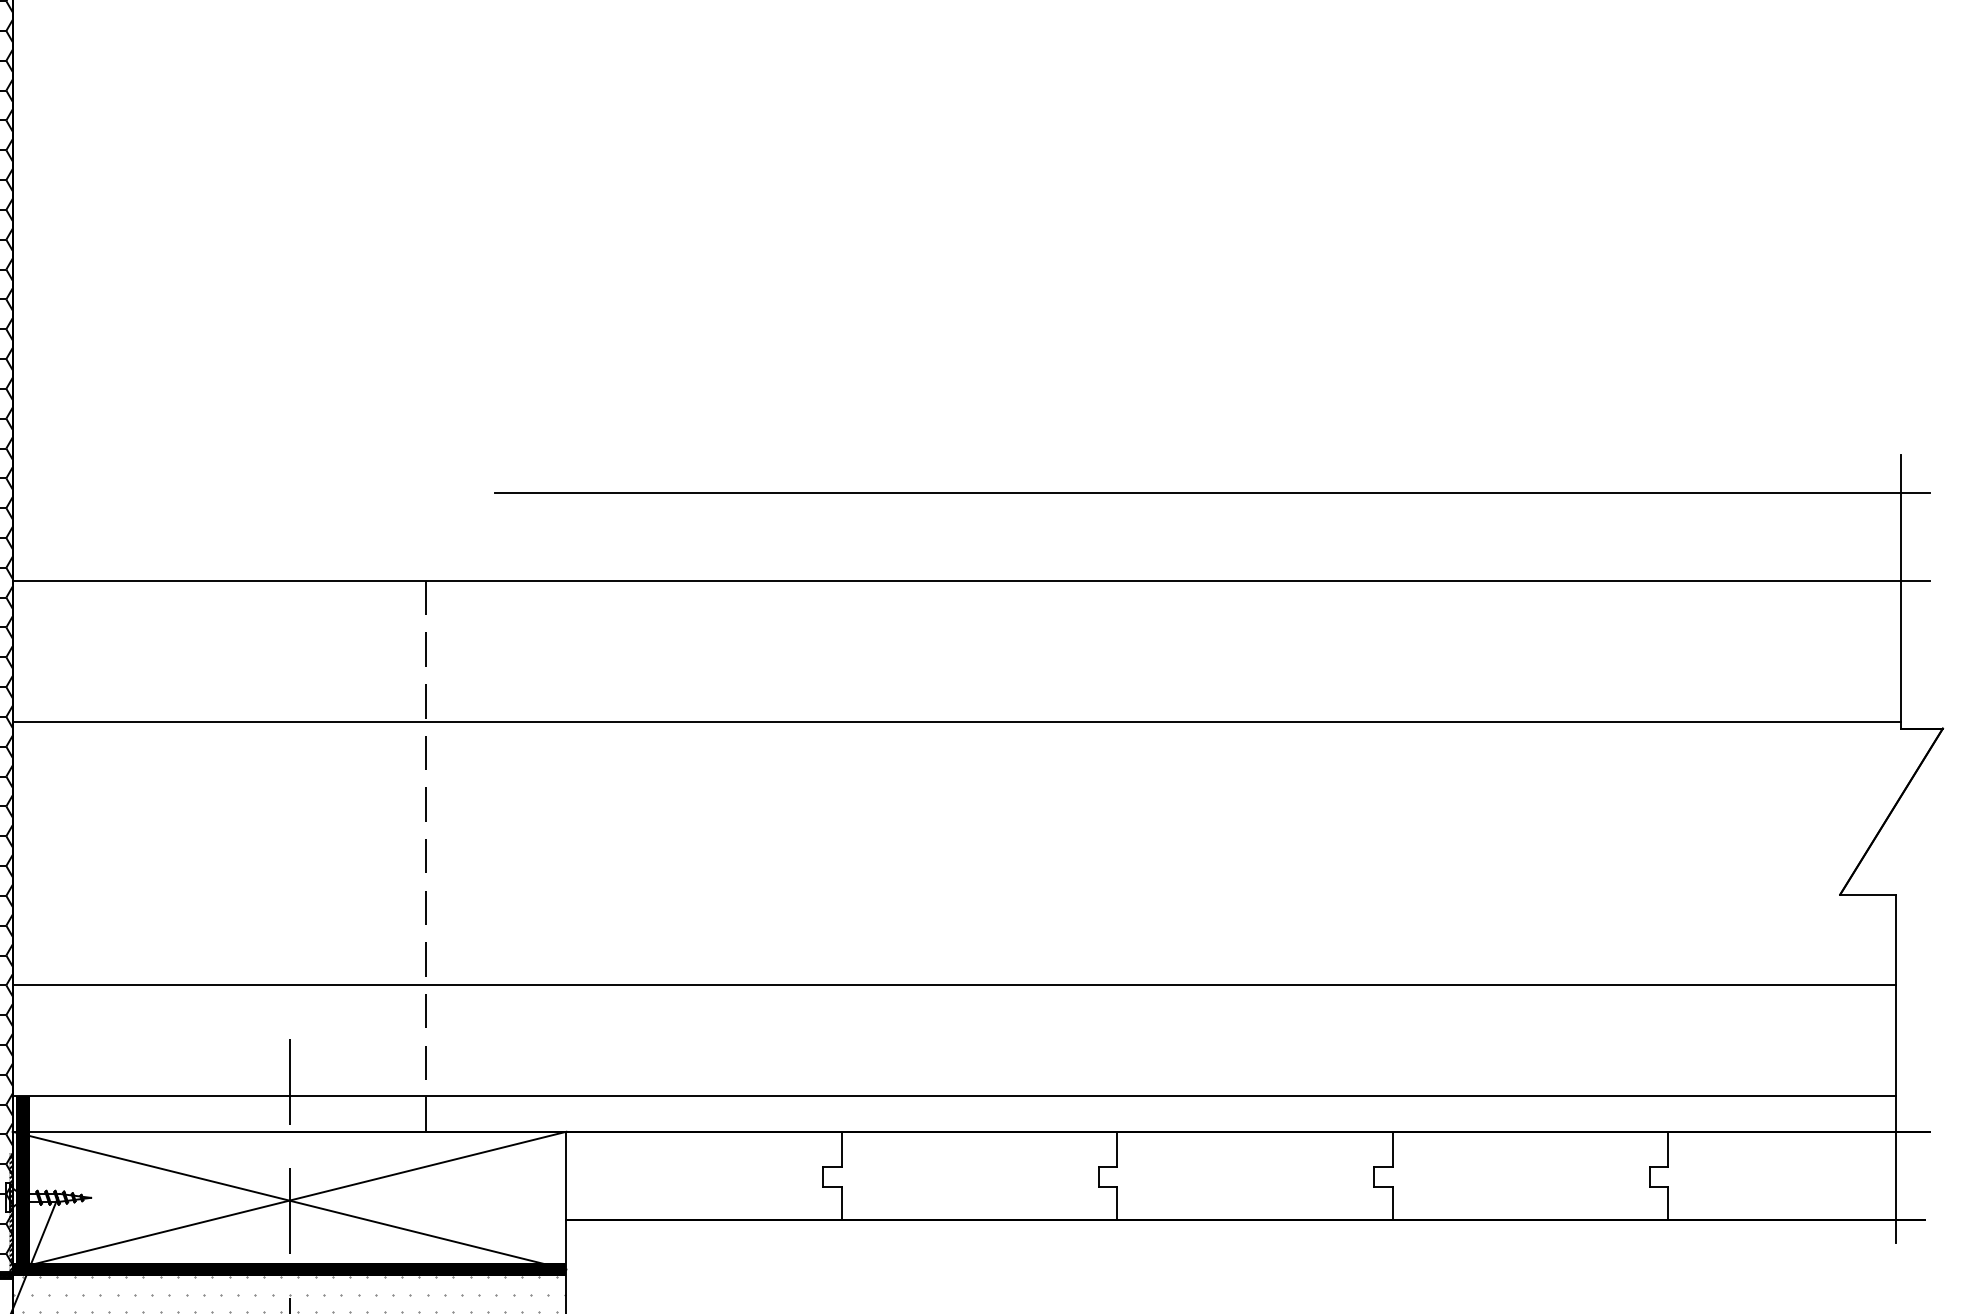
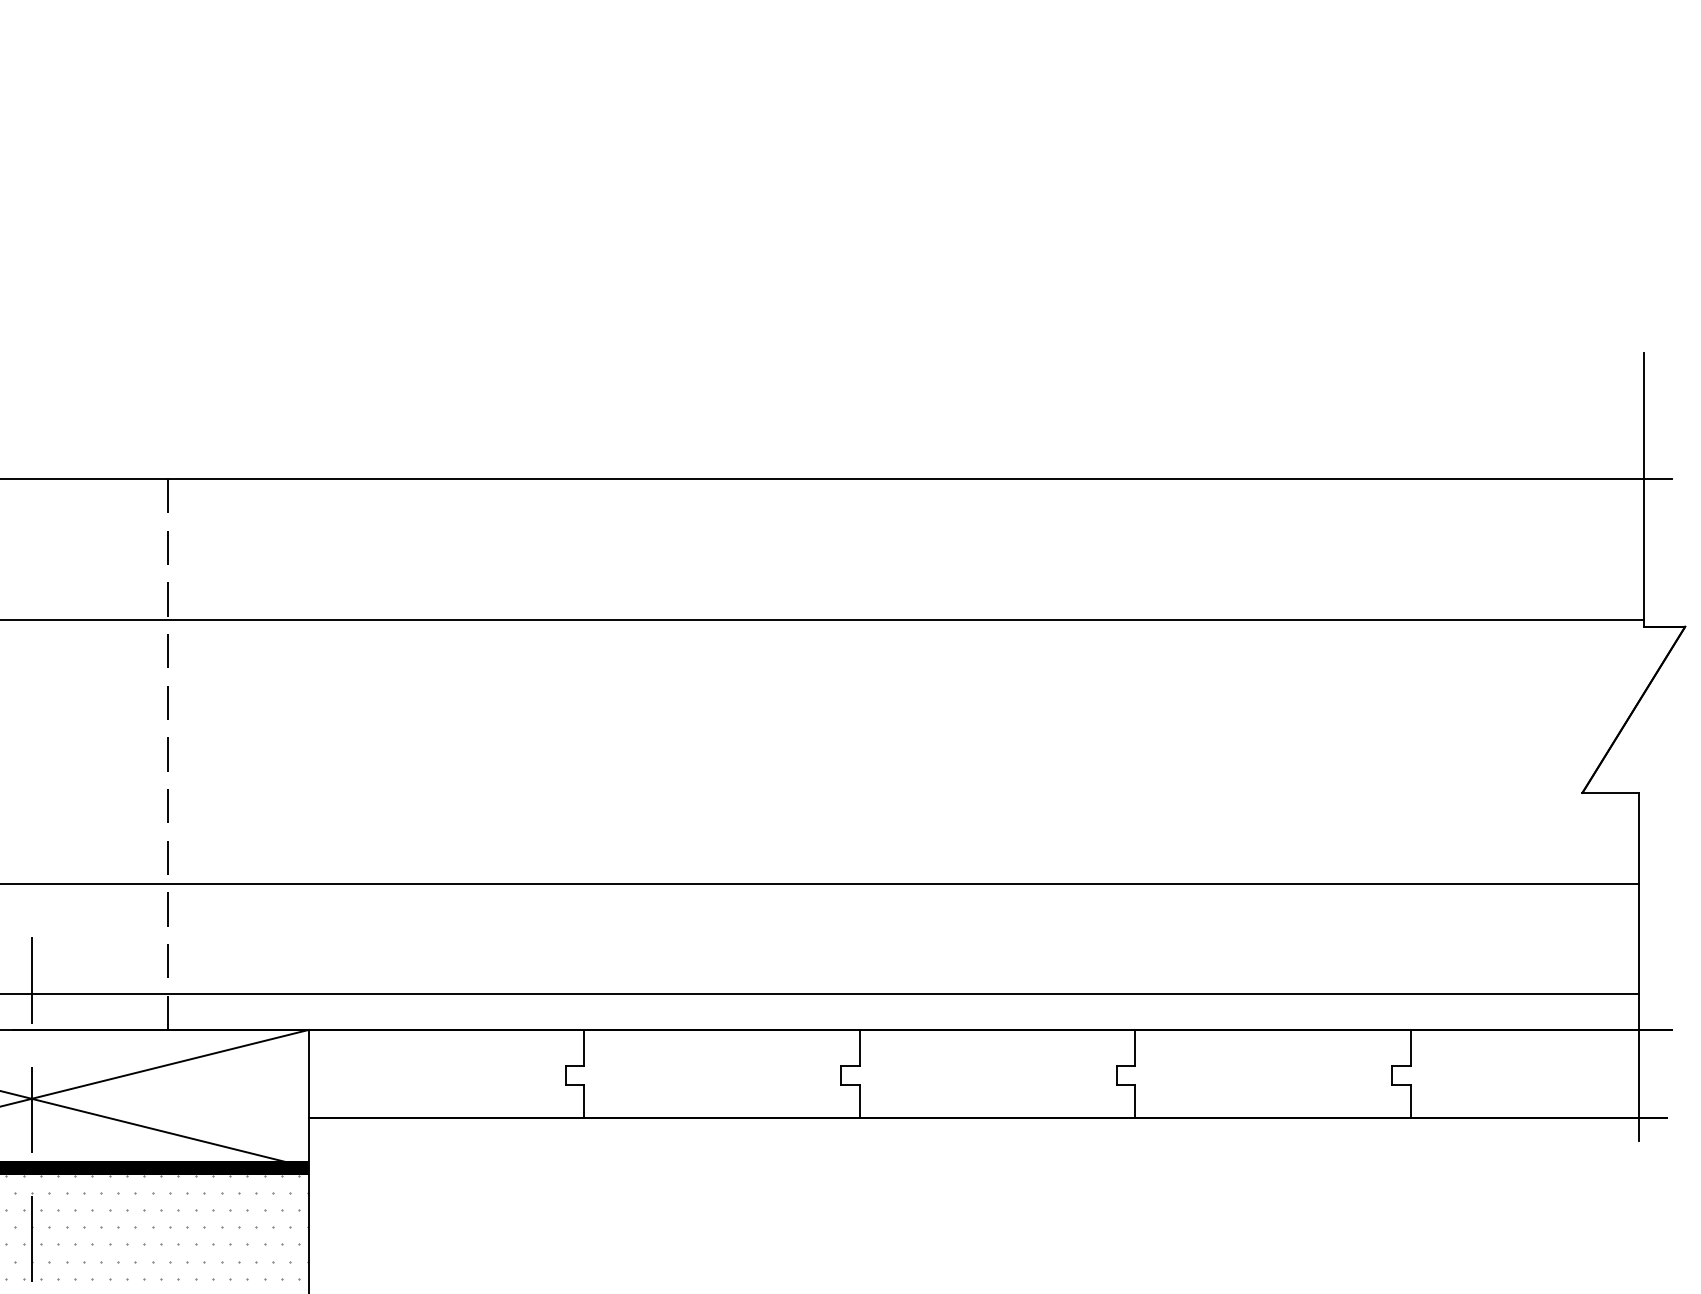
line: (1211, 492) -> (953, 390), removed

